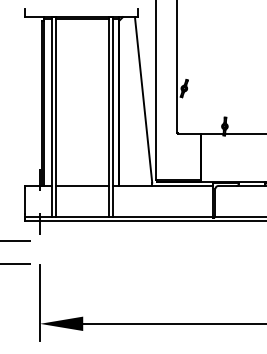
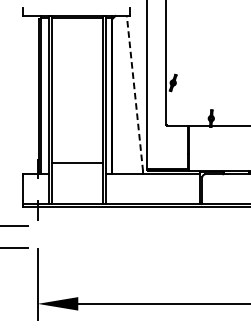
line: (143, 99) -> (134, 93), solid -> dashed
line: (82, 185) -> (77, 162), moved

